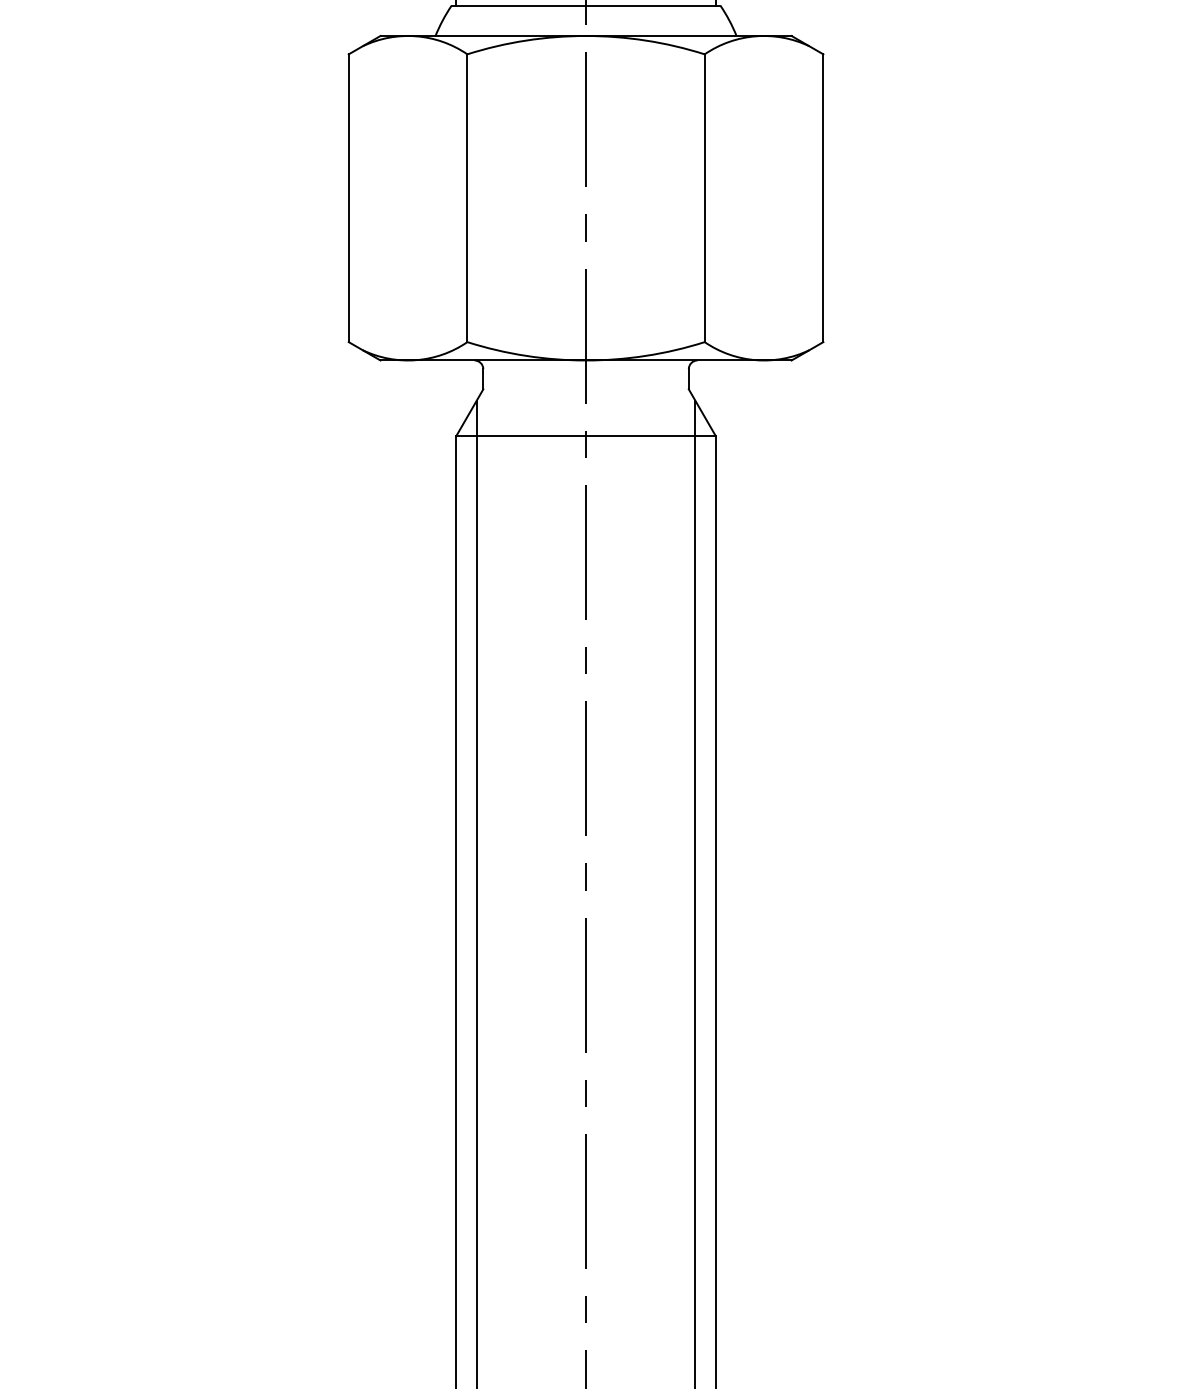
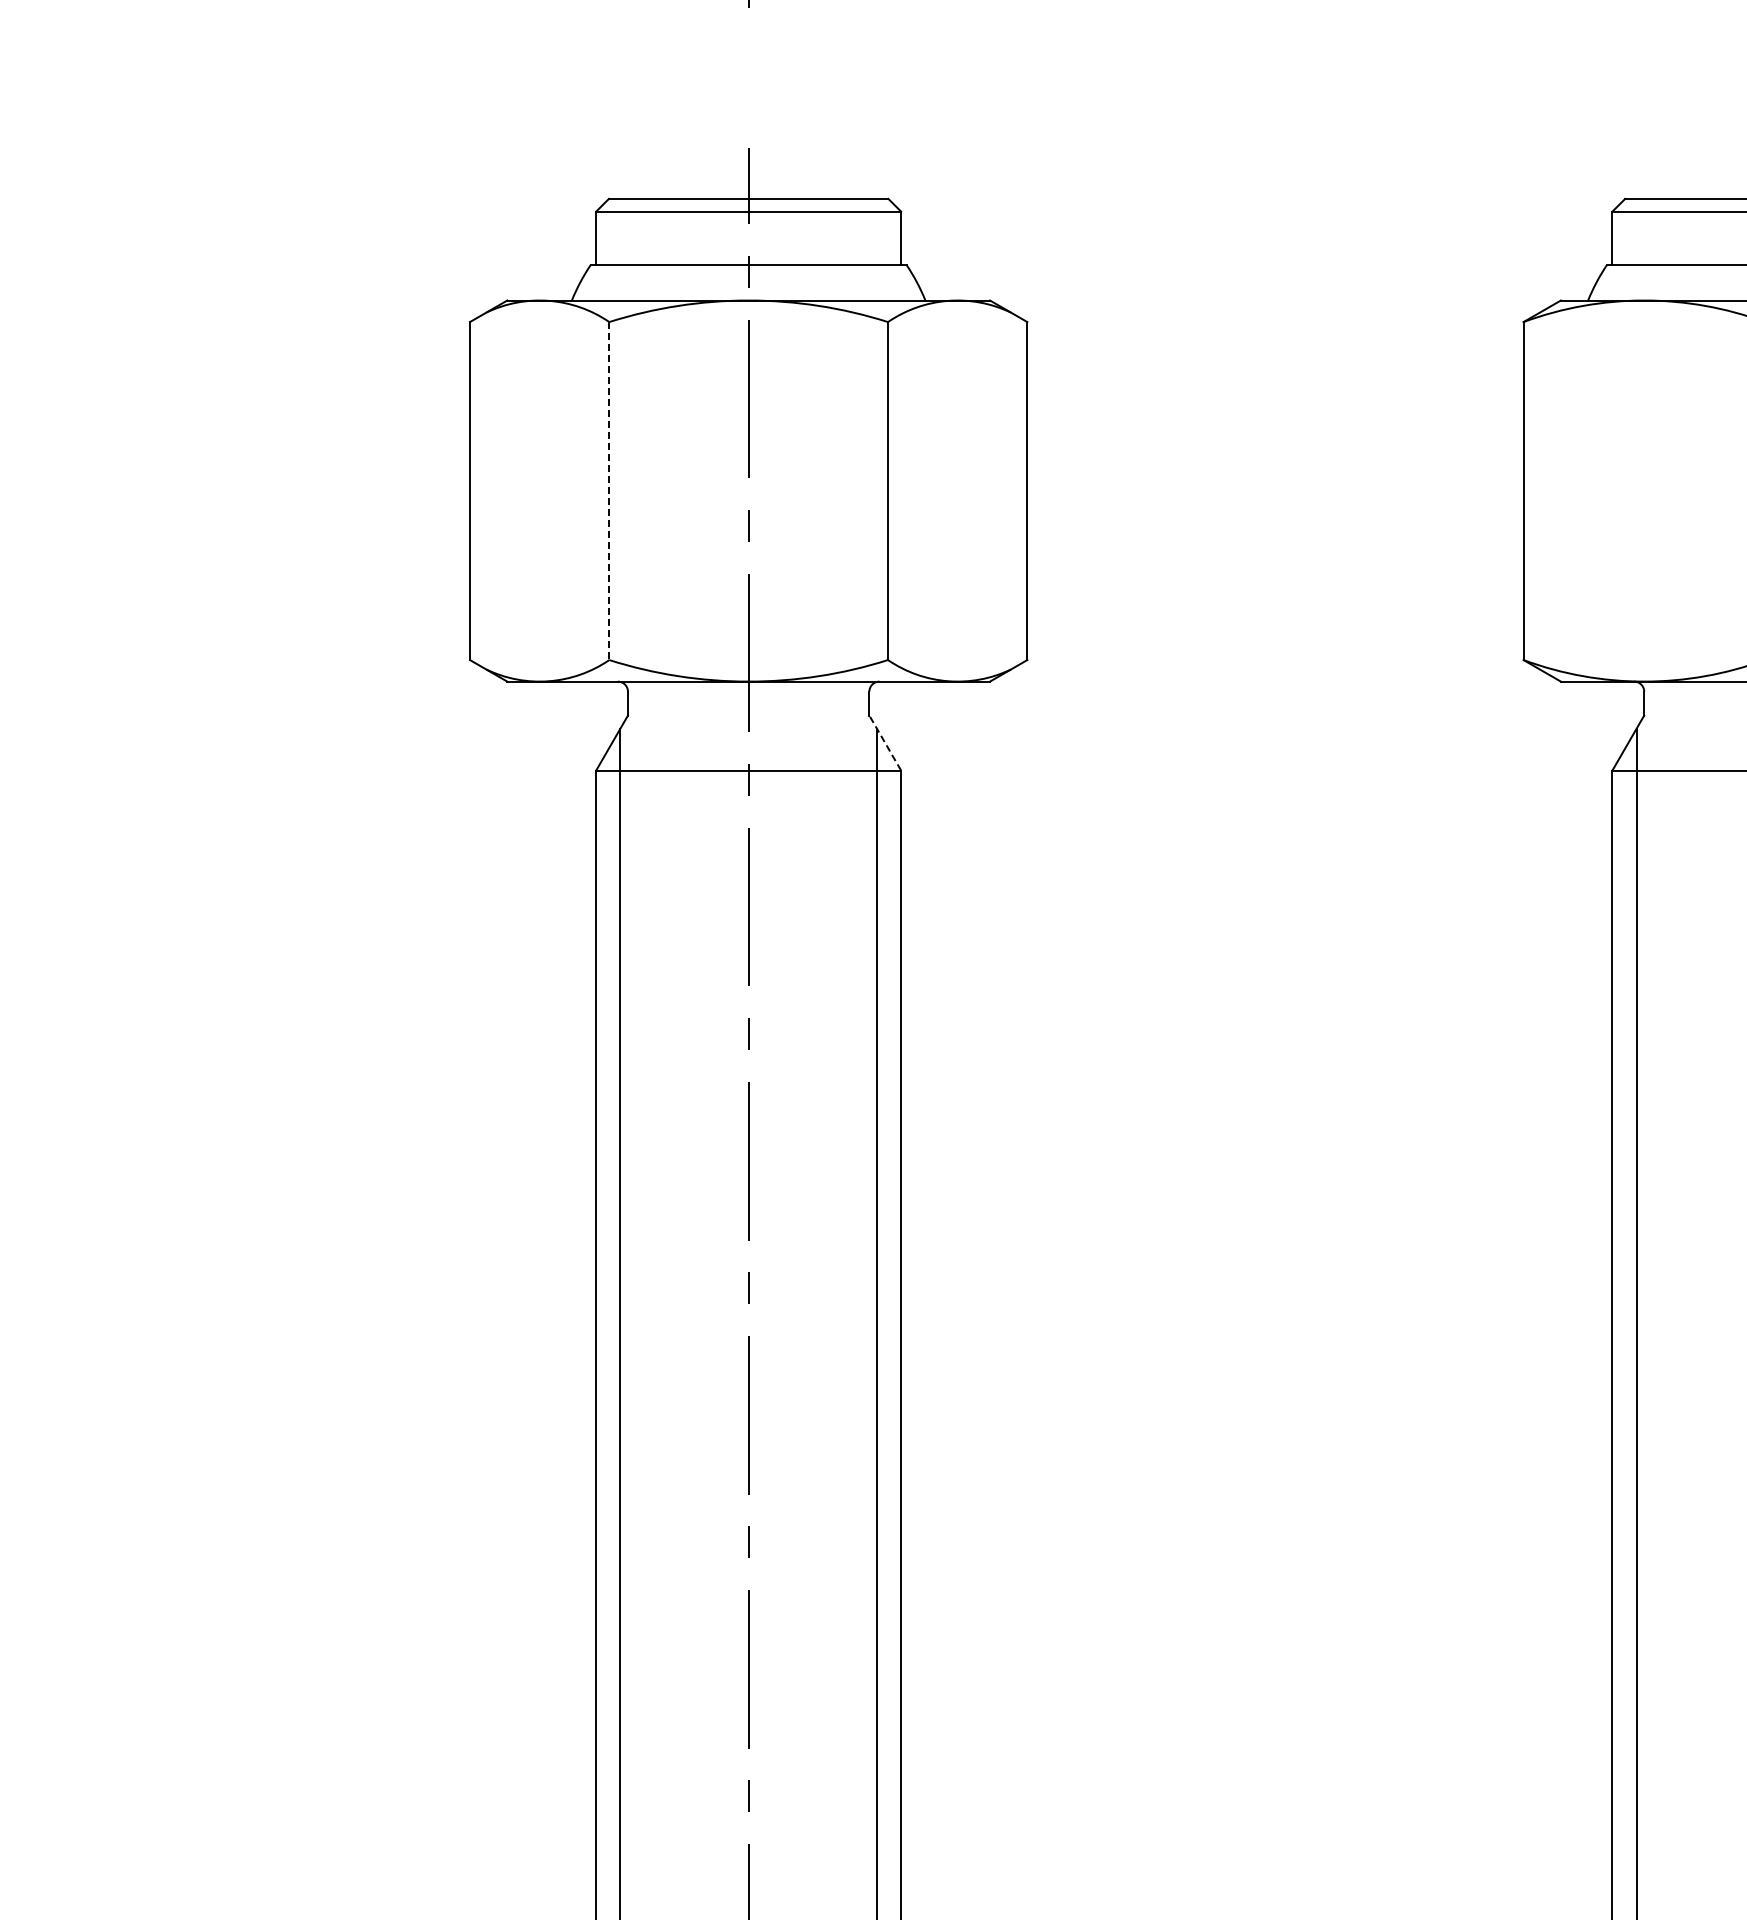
line: (467, 198) -> (609, 491), solid -> dashed
line: (702, 413) -> (885, 743), solid -> dashed

